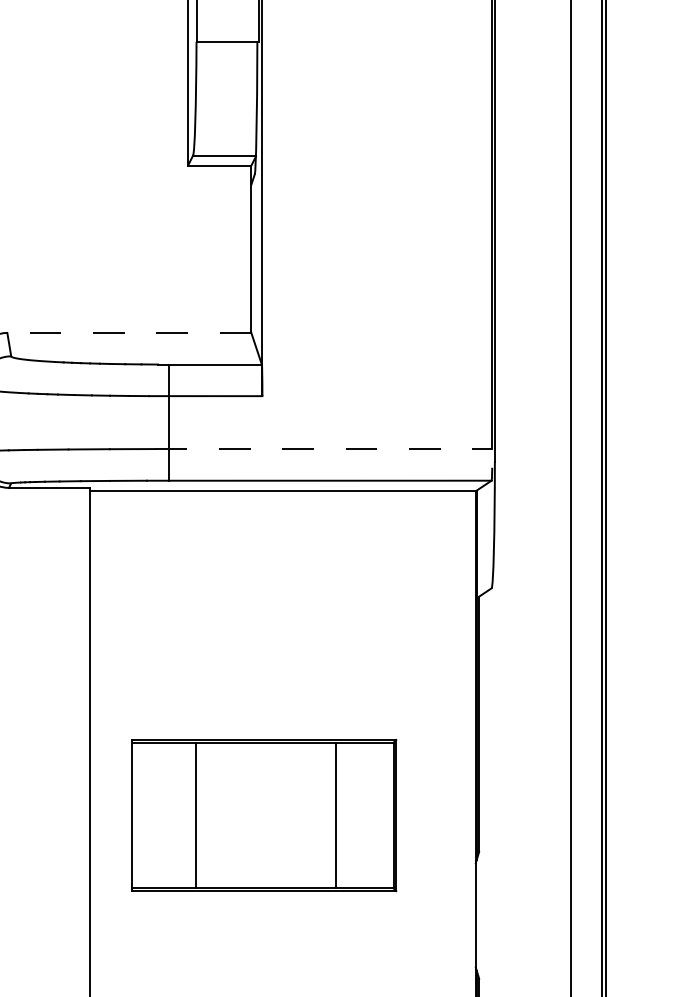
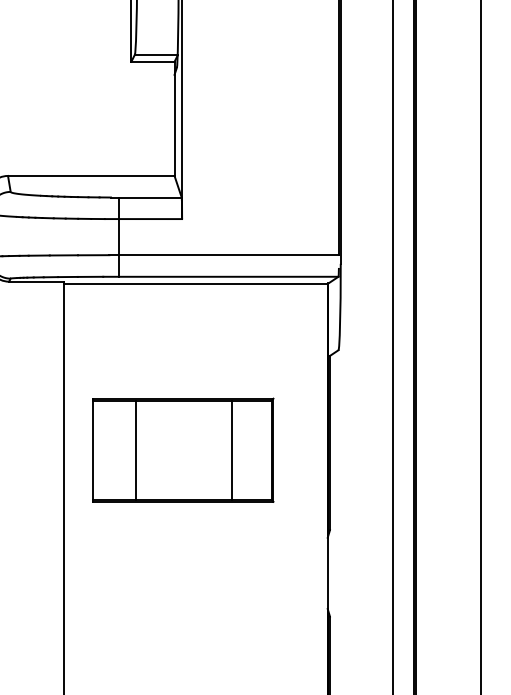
line: (128, 332) -> (90, 175), dashed -> solid
line: (324, 449) -> (224, 255), dashed -> solid
part: (264, 814) -> (183, 449), moved

